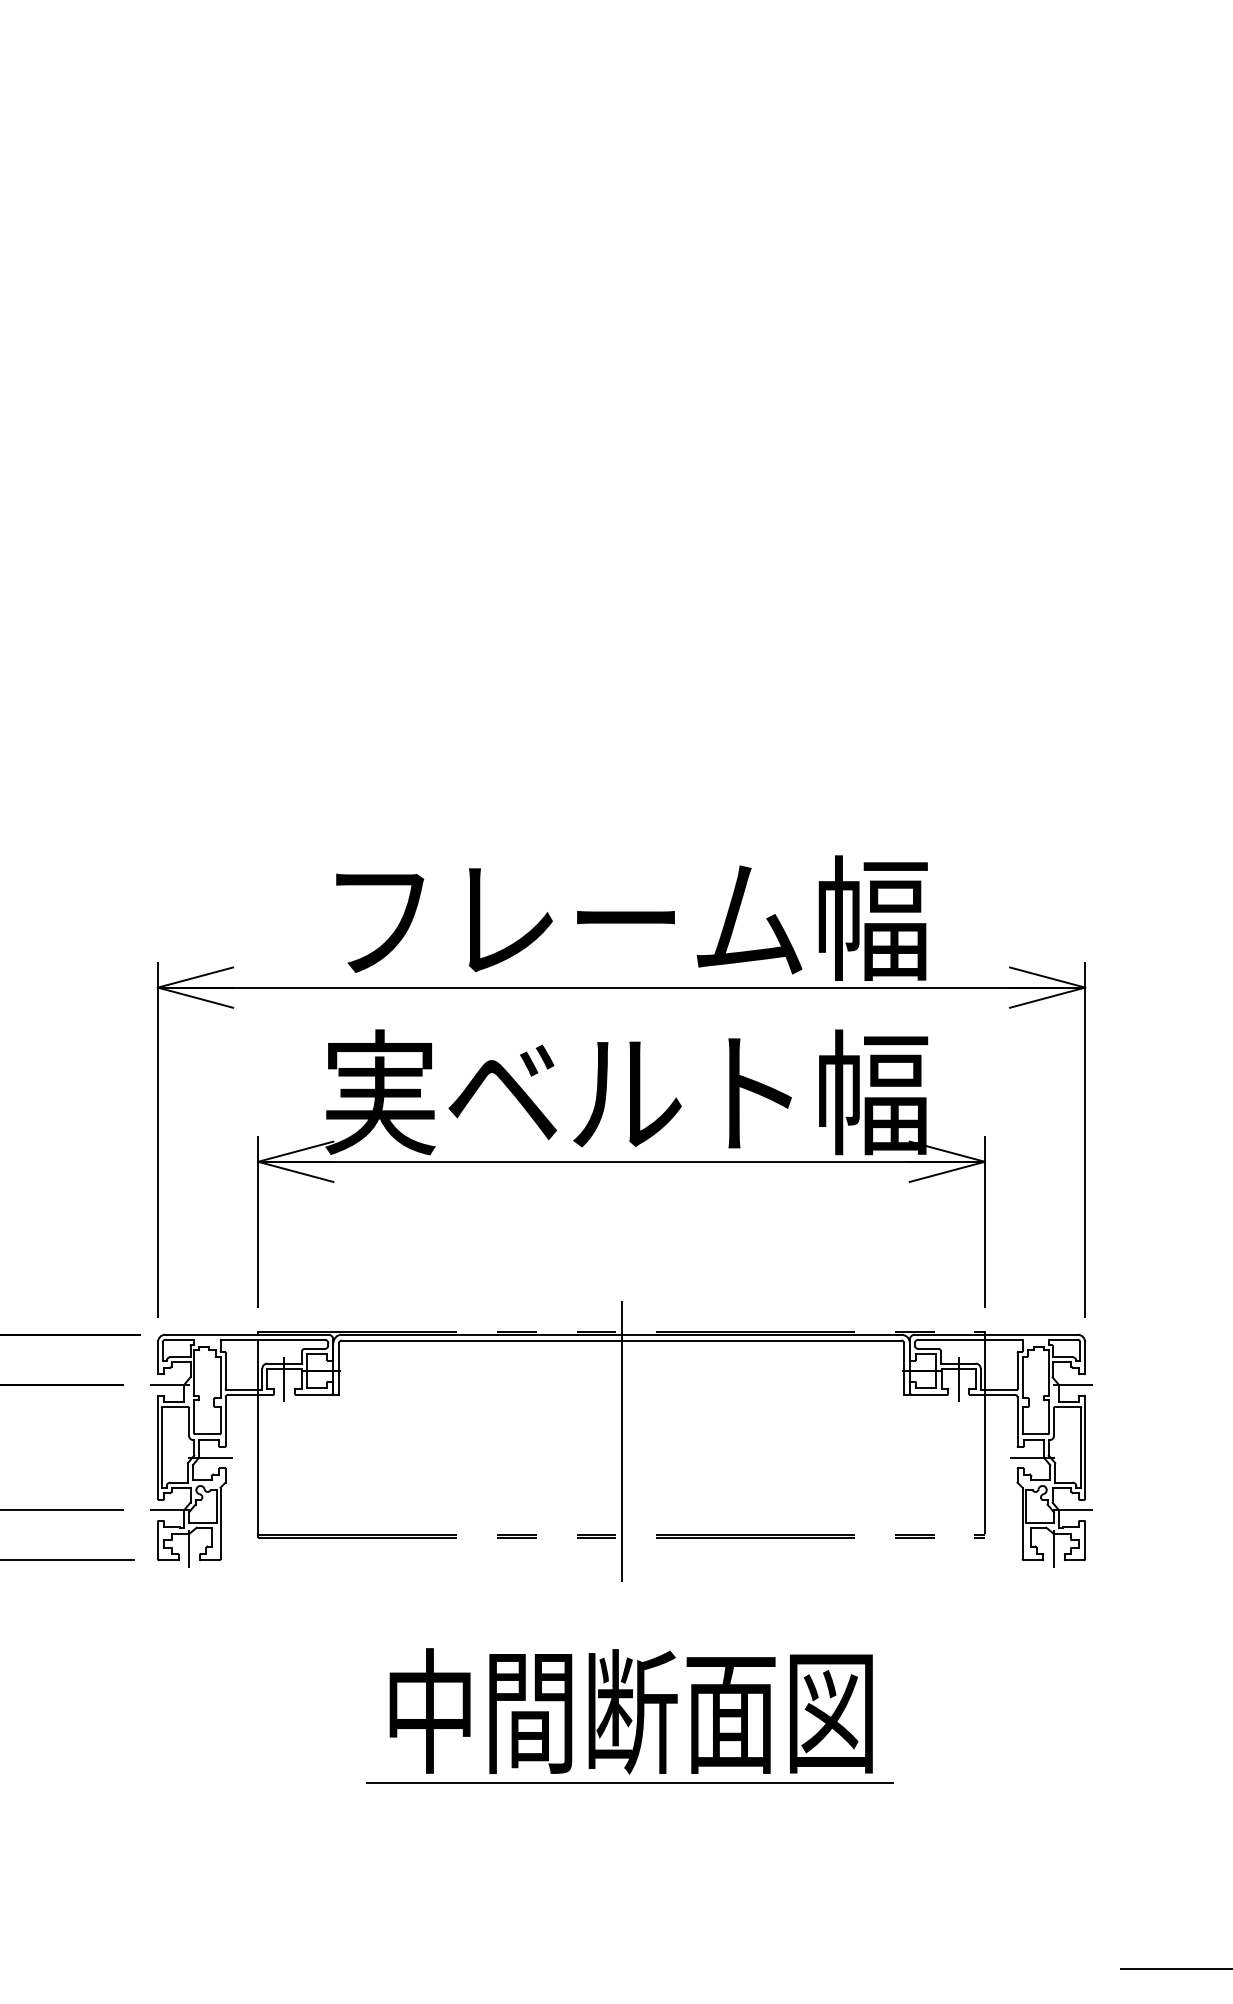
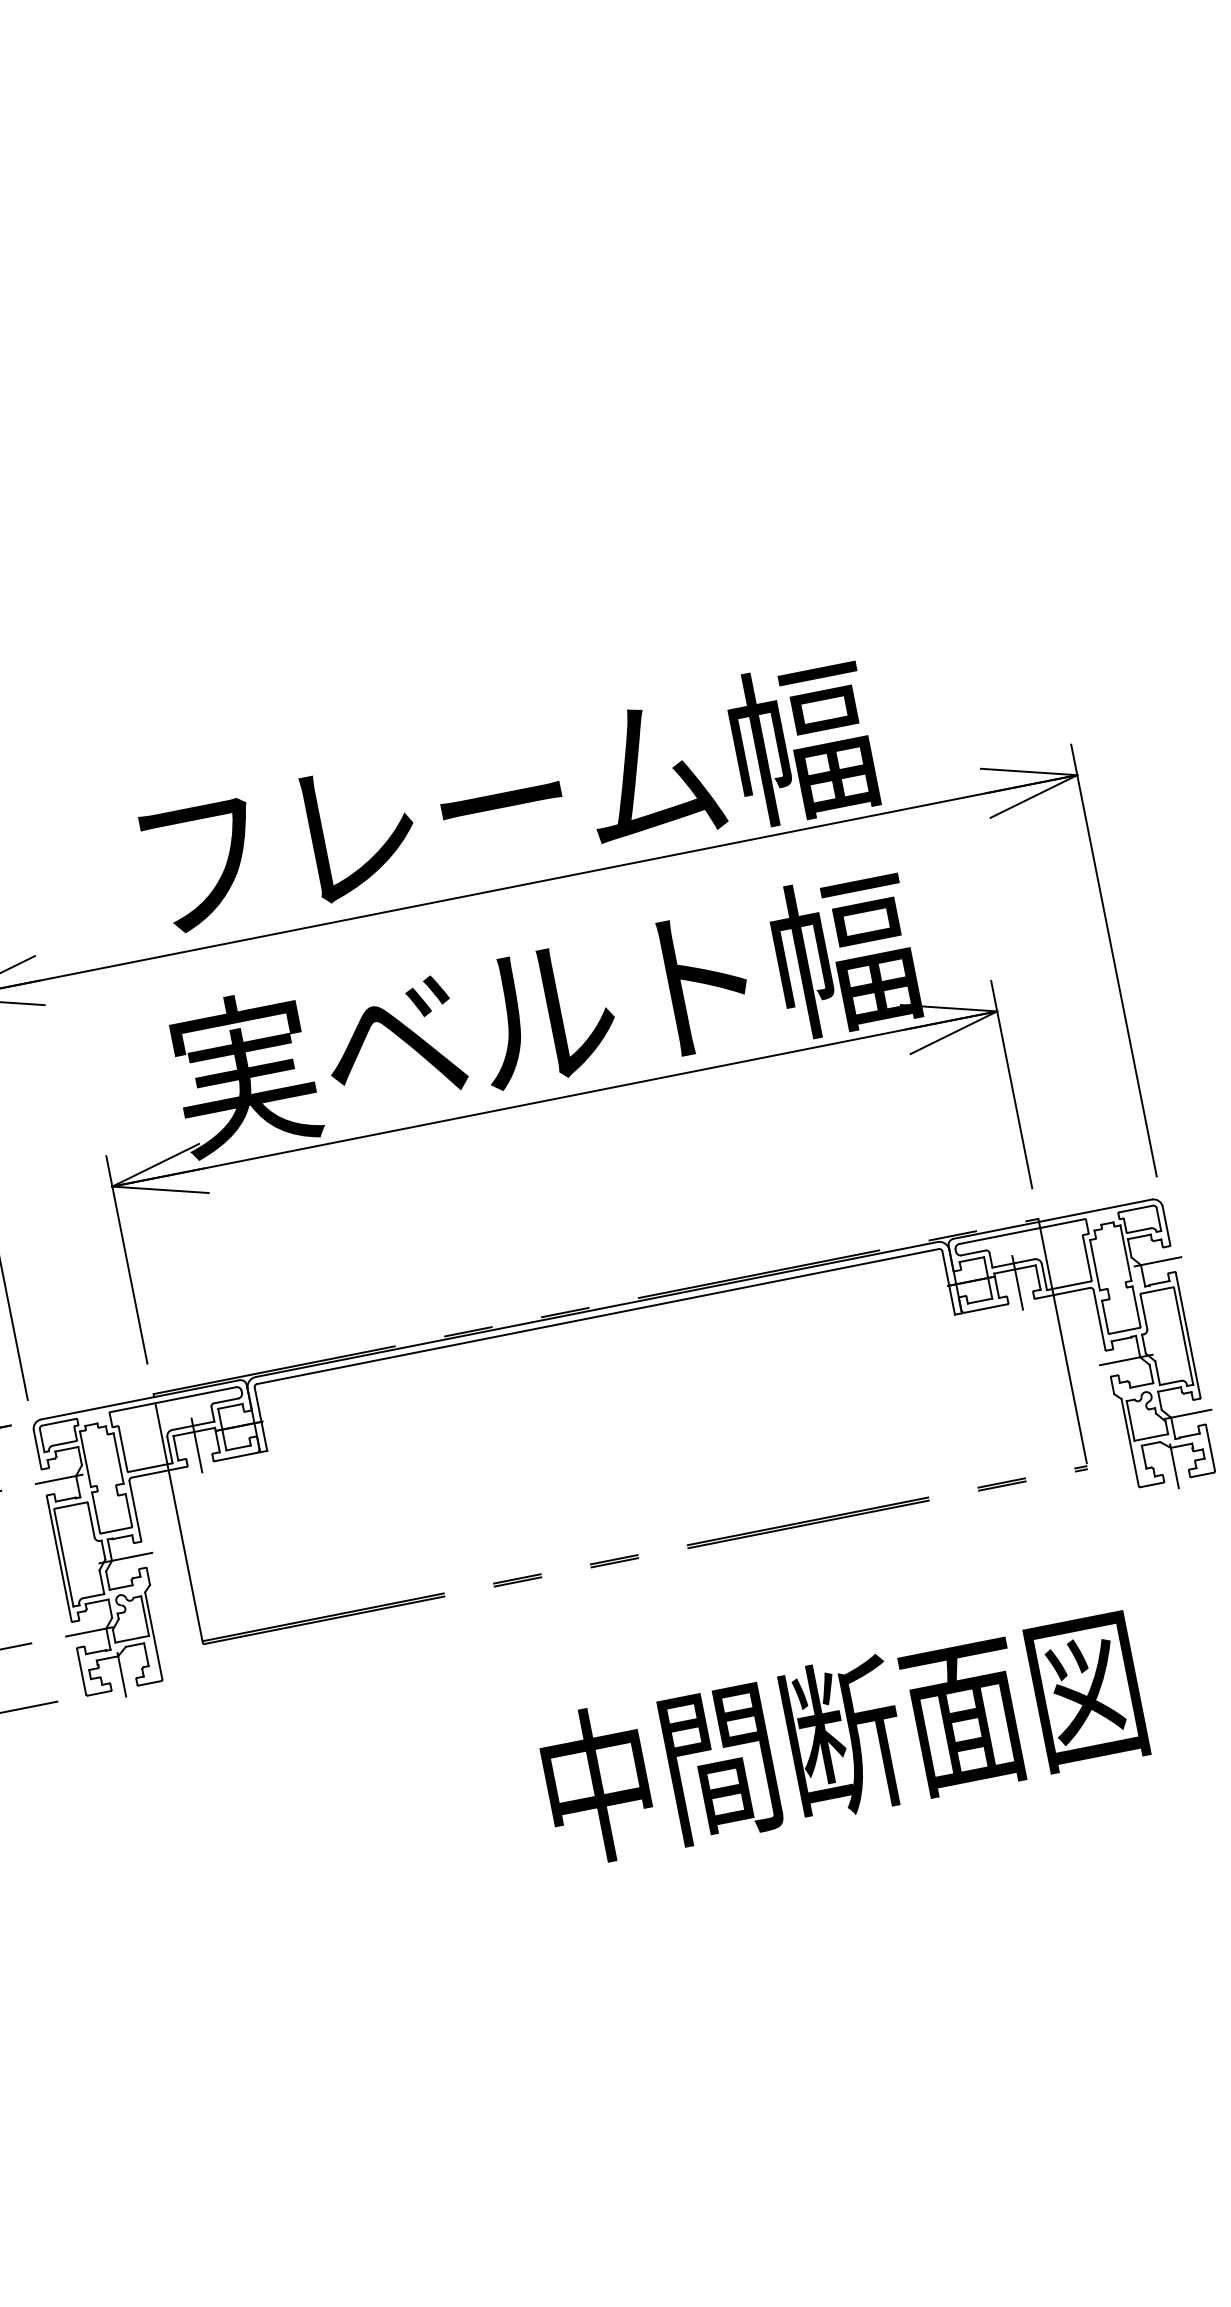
line: (621, 1441) -> (622, 1439), removed
text: (630, 1711) -> (841, 1737), moved
line: (630, 1782) -> (715, 1852), removed

